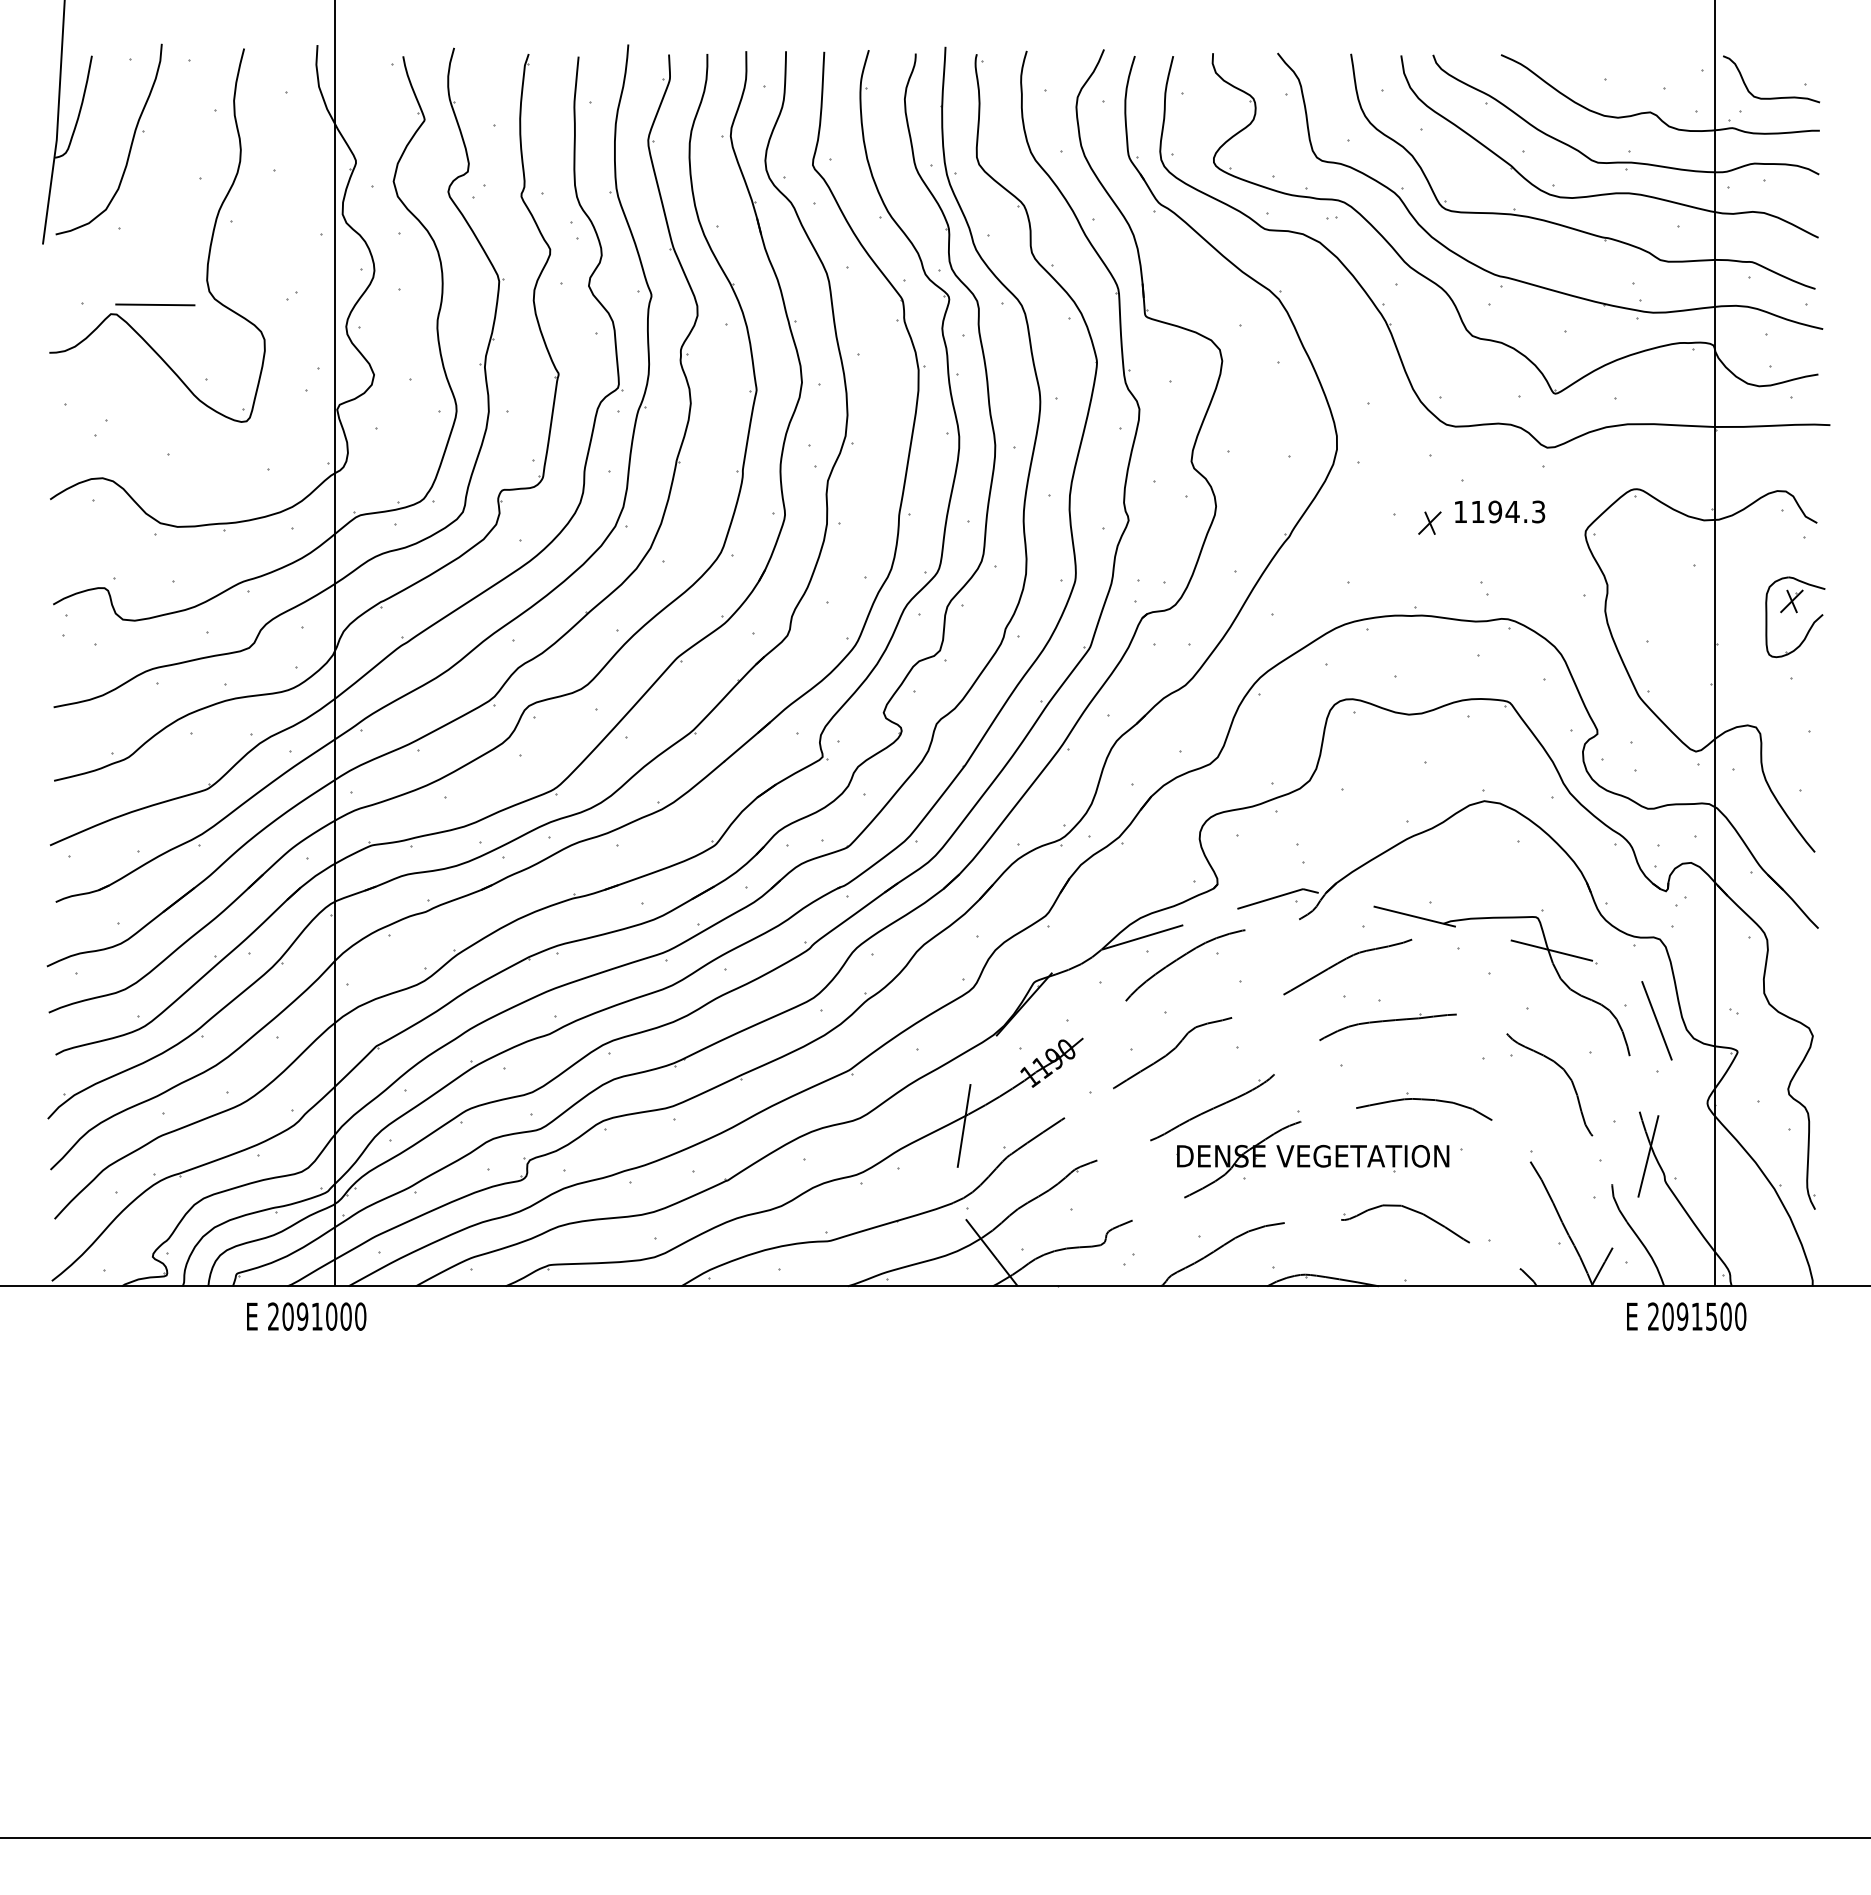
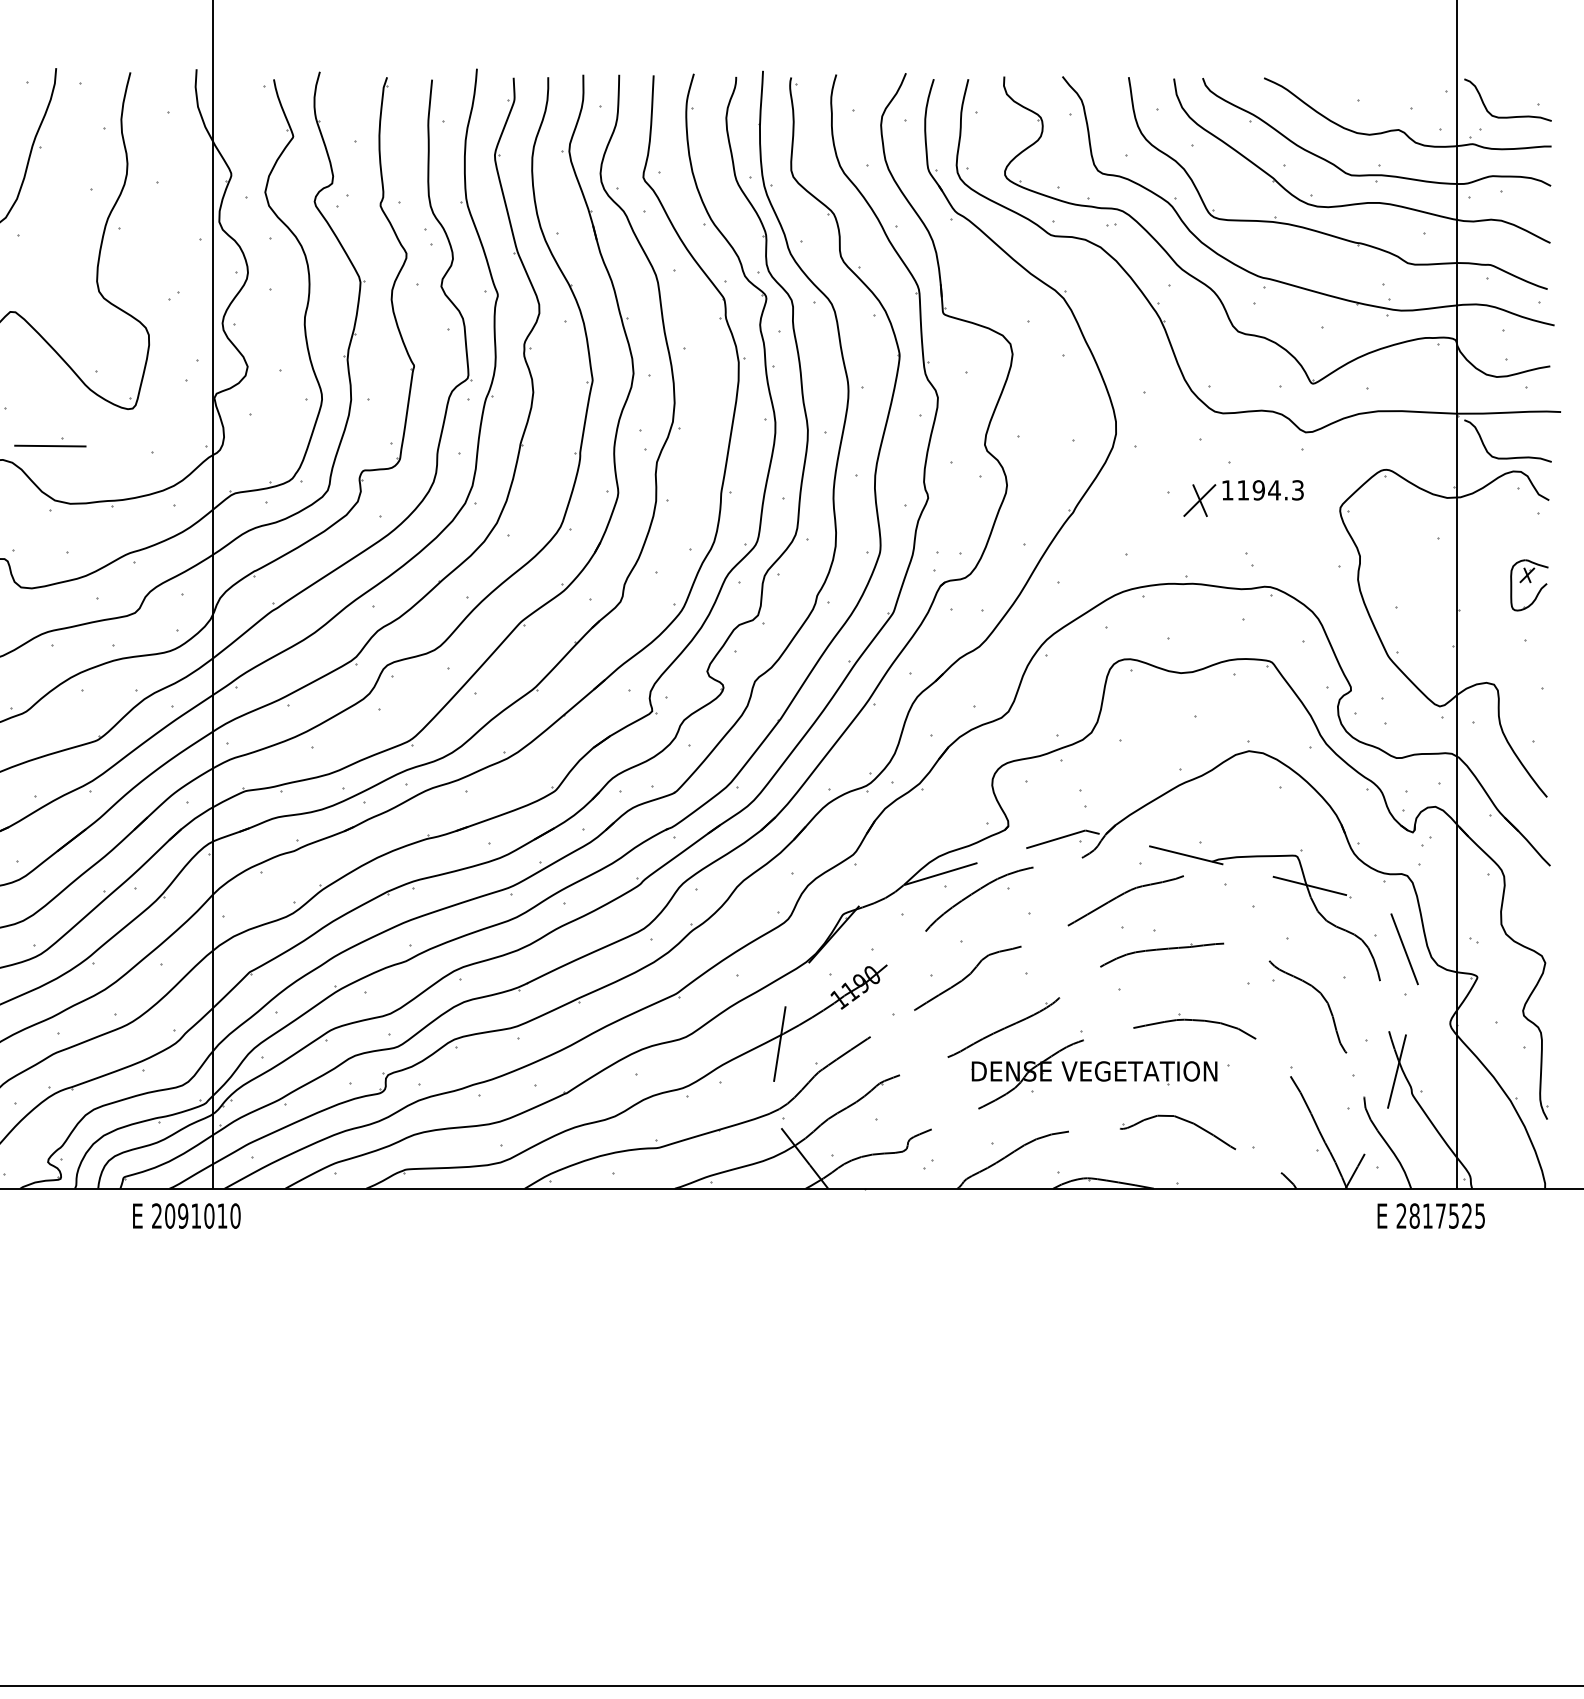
line: (155, 304) -> (50, 445), moved
curve: (1771, 475) -> (1507, 457), added
part: (1429, 522) -> (1199, 499), size x1.6
part: (1795, 617) -> (1529, 585), size x0.7
text: (345, 1316) -> (221, 1215), 2091000 -> 2091010
text: (1704, 1316) -> (1447, 1215), 2091500 -> 2817525

